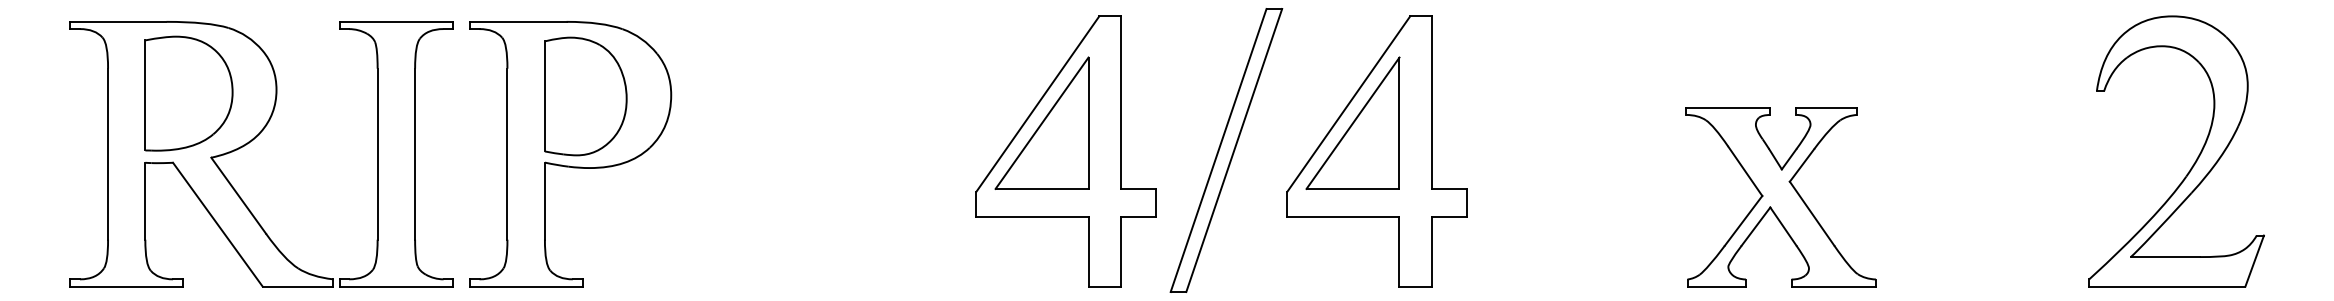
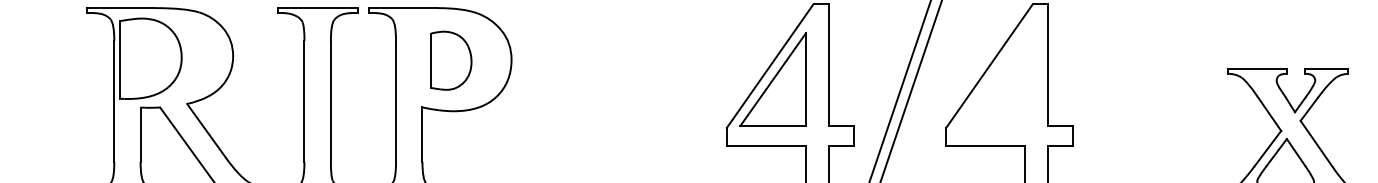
part: (188, 93) -> (150, 58), moved
part: (585, 96) -> (451, 60), size x0.7
part: (1352, 122) -> (992, 79), removed

